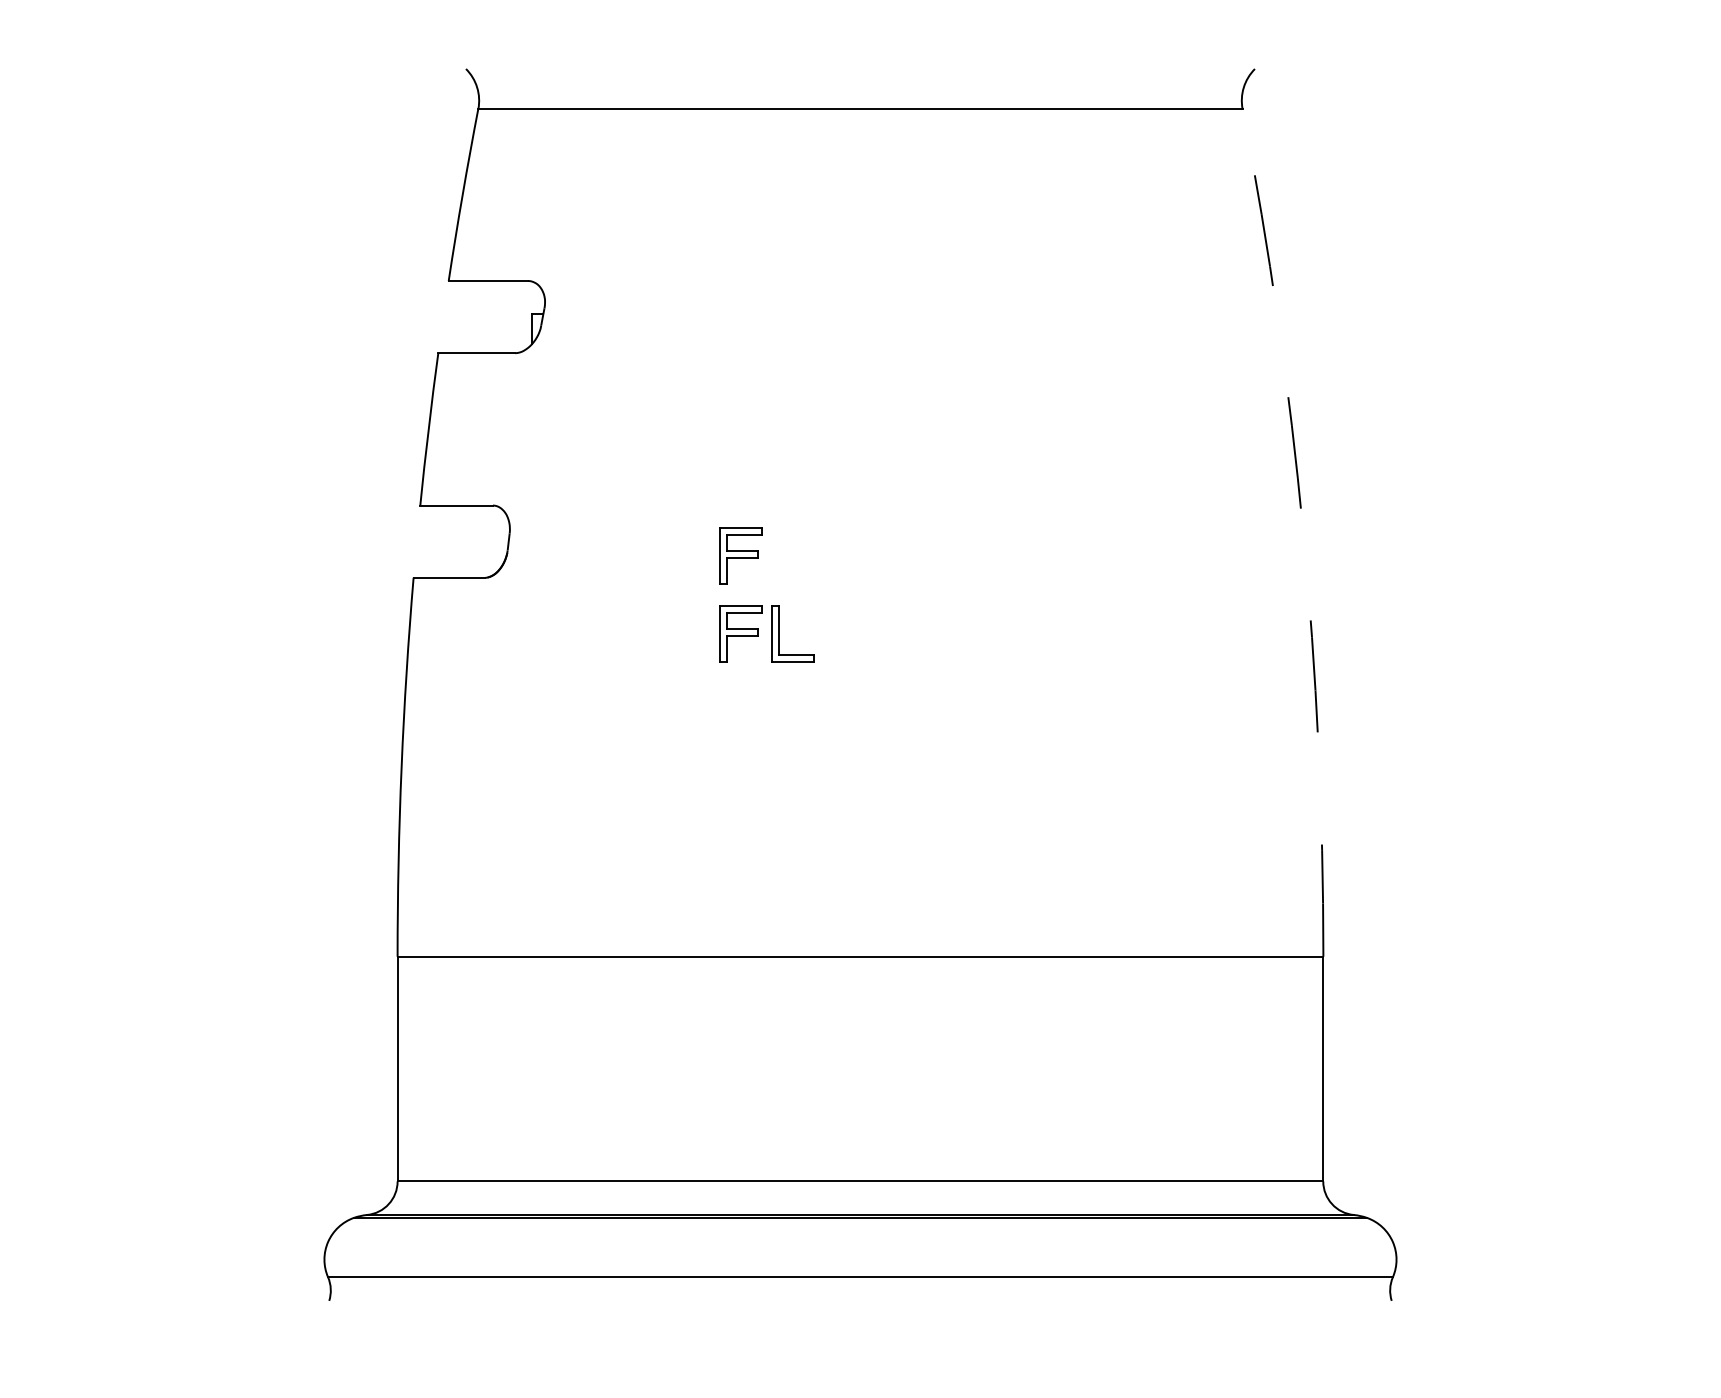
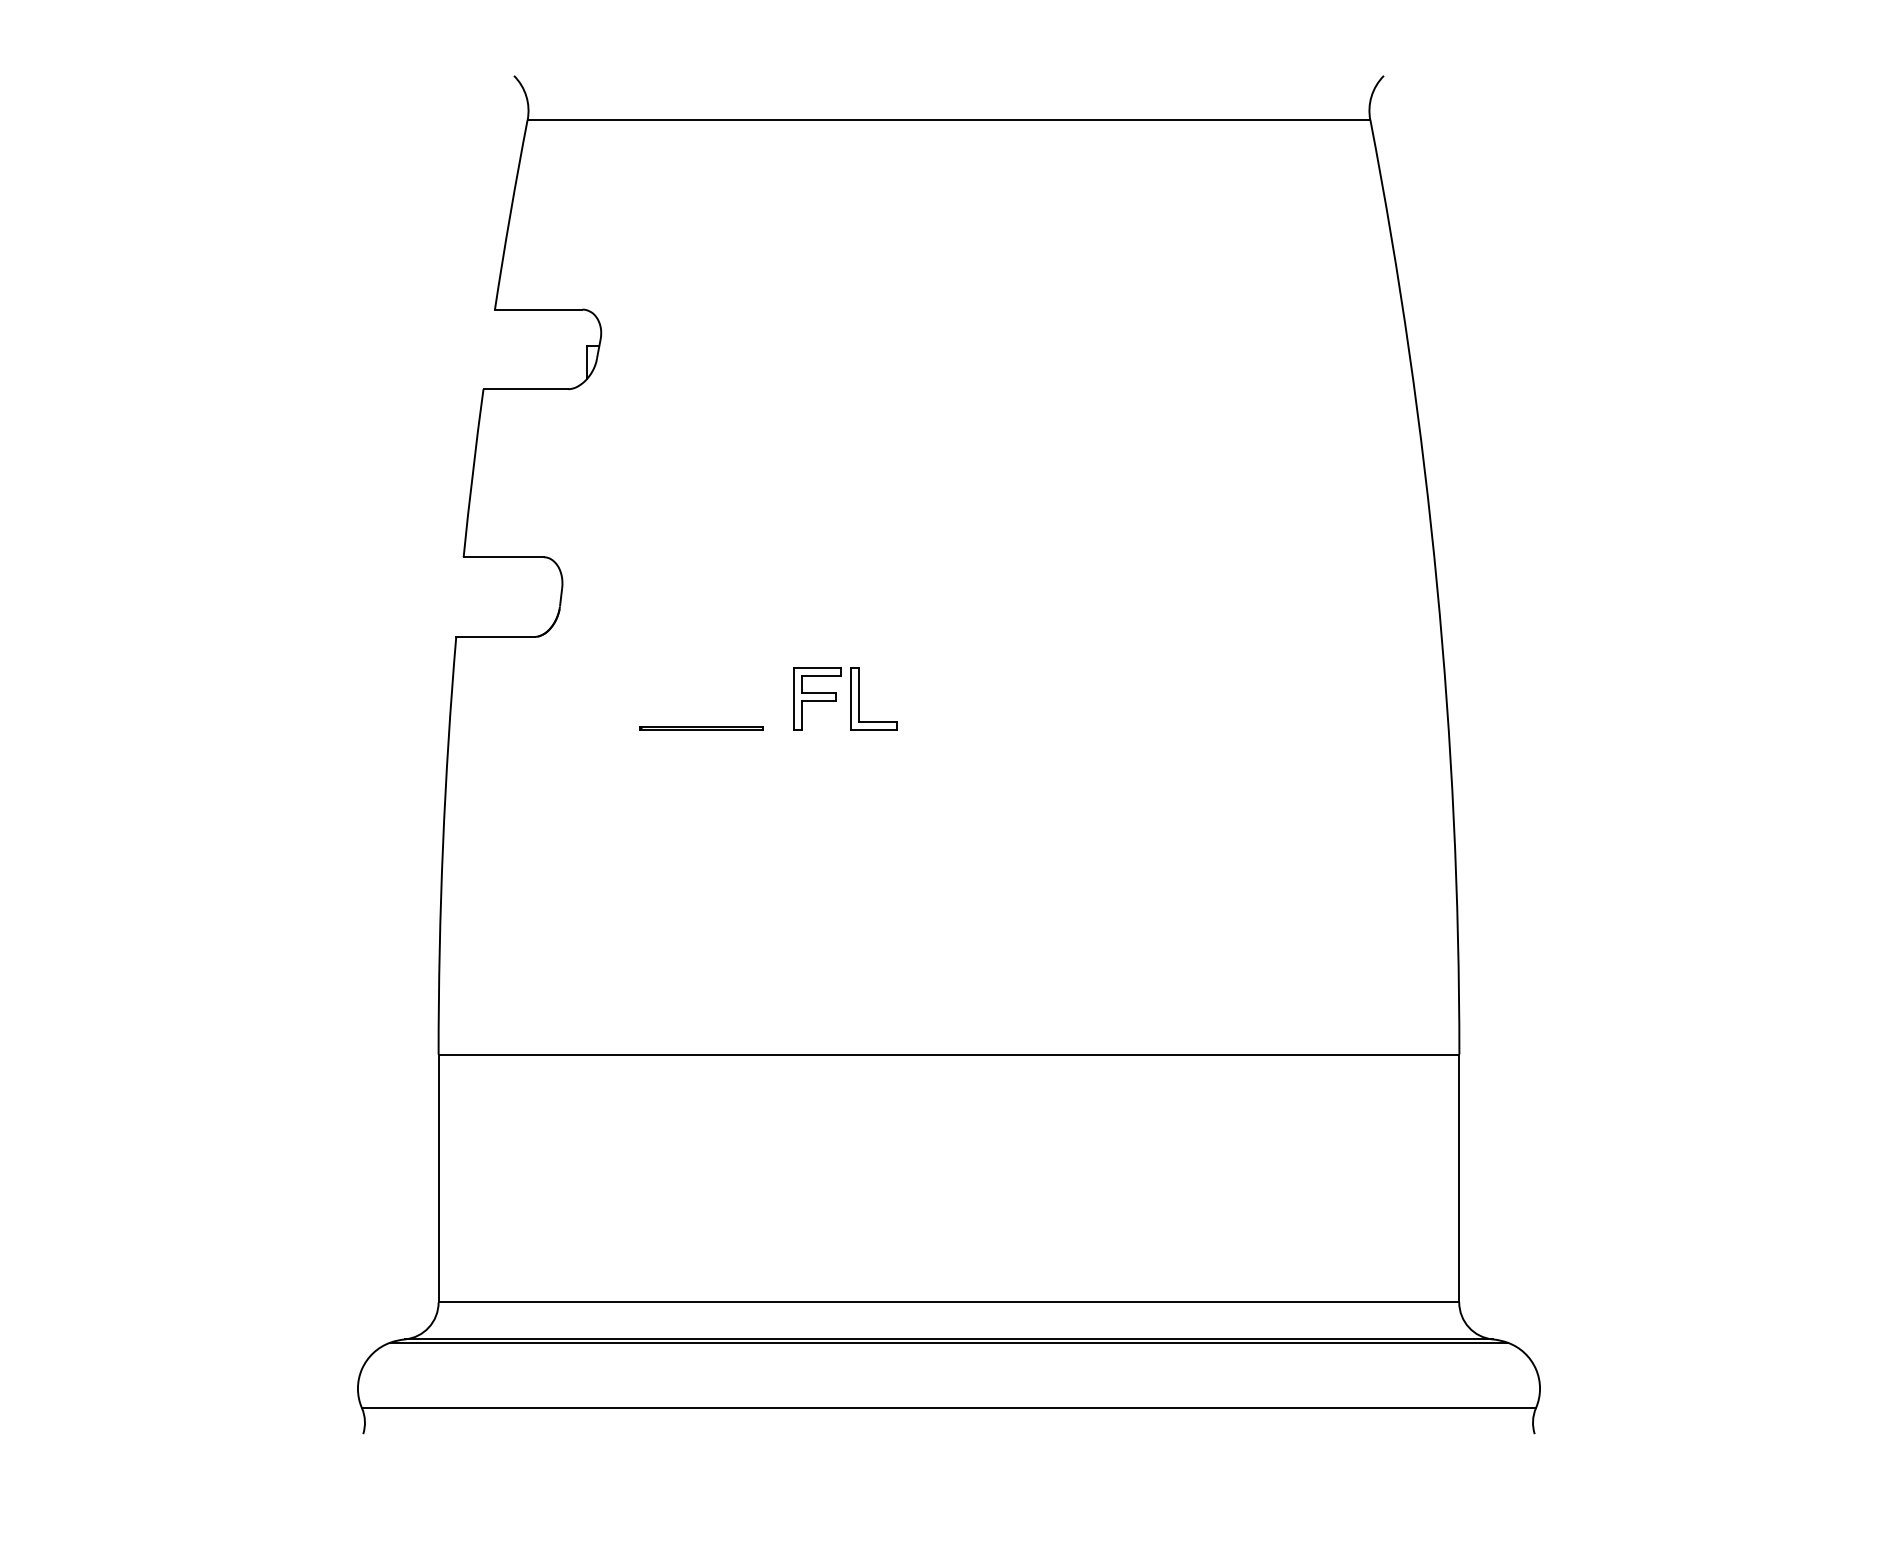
arc: (1303, 531) -> (1437, 585), dashed -> solid
part: (740, 555) -> (816, 612), removed
line: (635, 659) -> (700, 726), added

